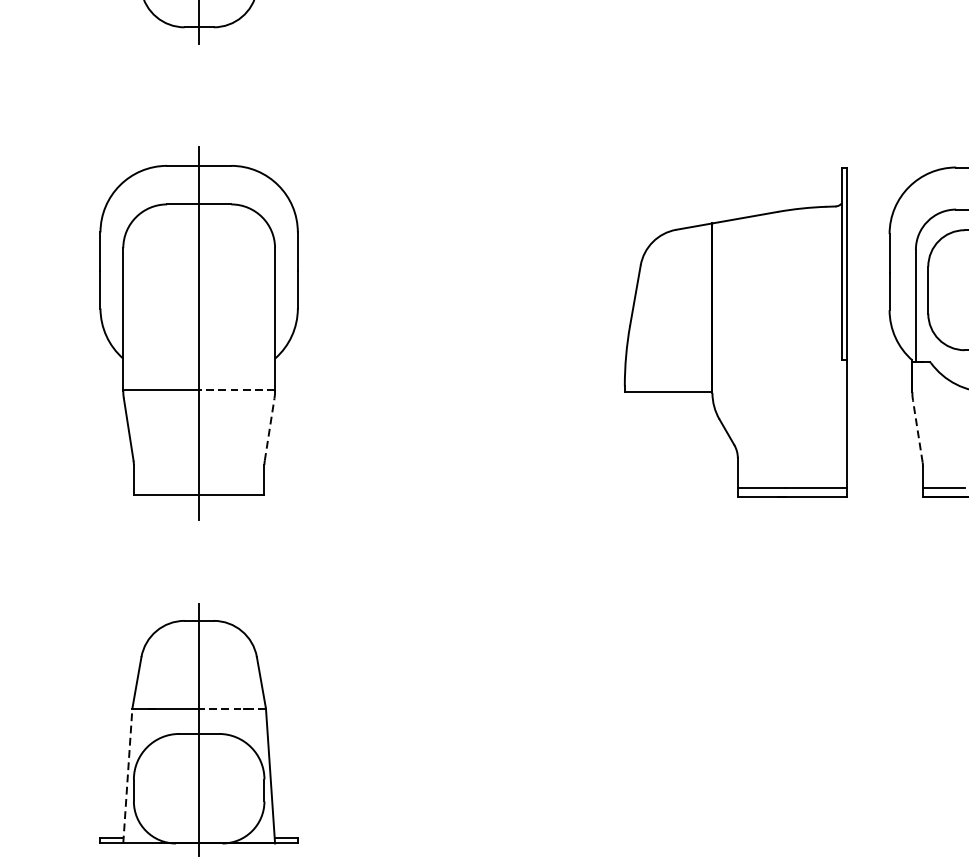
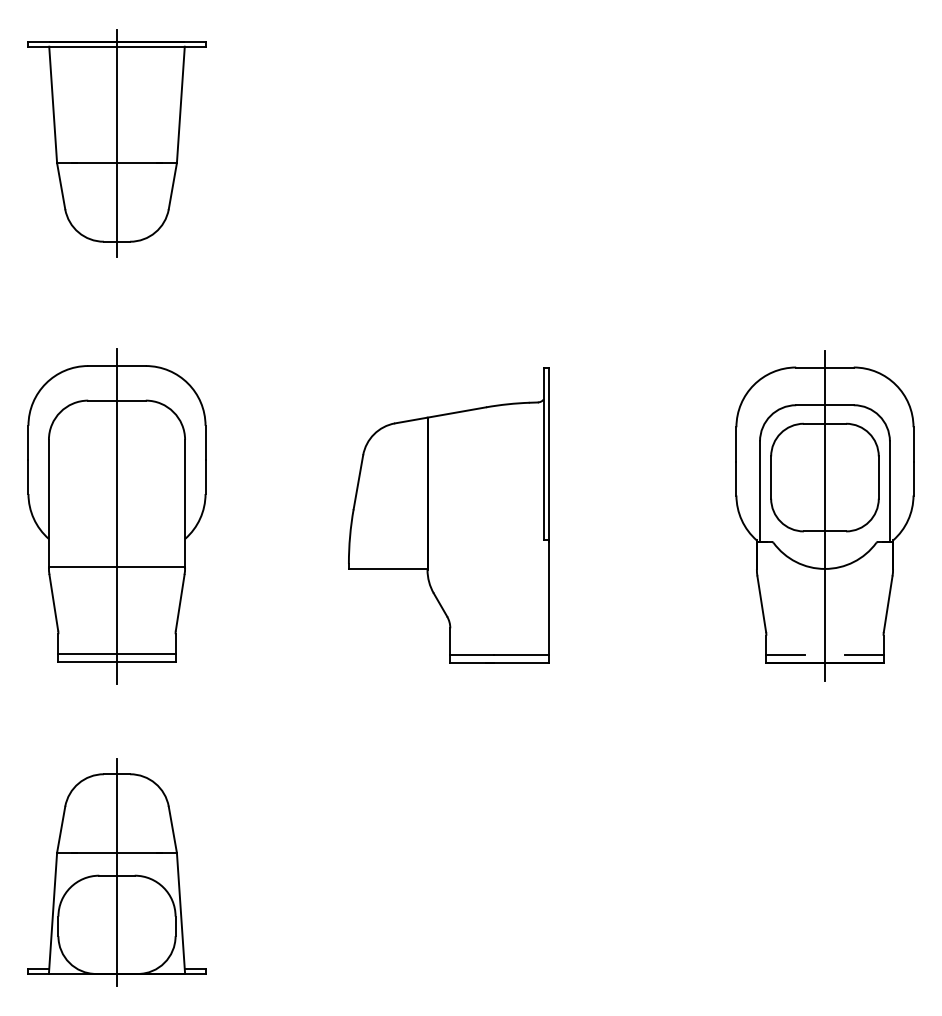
part: (735, 332) -> (448, 515), moved
line: (236, 390) -> (150, 567), dashed -> solid
line: (269, 429) -> (180, 602), dashed -> solid
line: (917, 430) -> (761, 603), dashed -> solid
line: (198, 486) -> (116, 653), added
line: (232, 708) -> (146, 852), dashed -> solid
line: (128, 776) -> (53, 913), dashed -> solid

